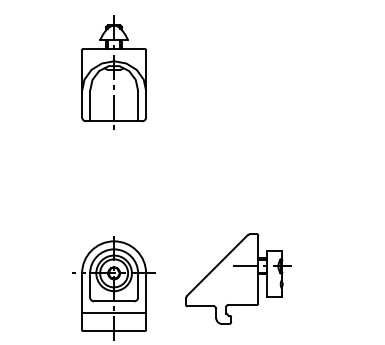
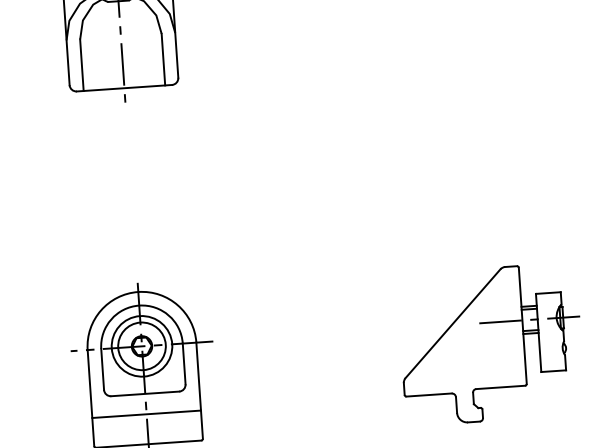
part: (238, 278) -> (490, 343), moved

